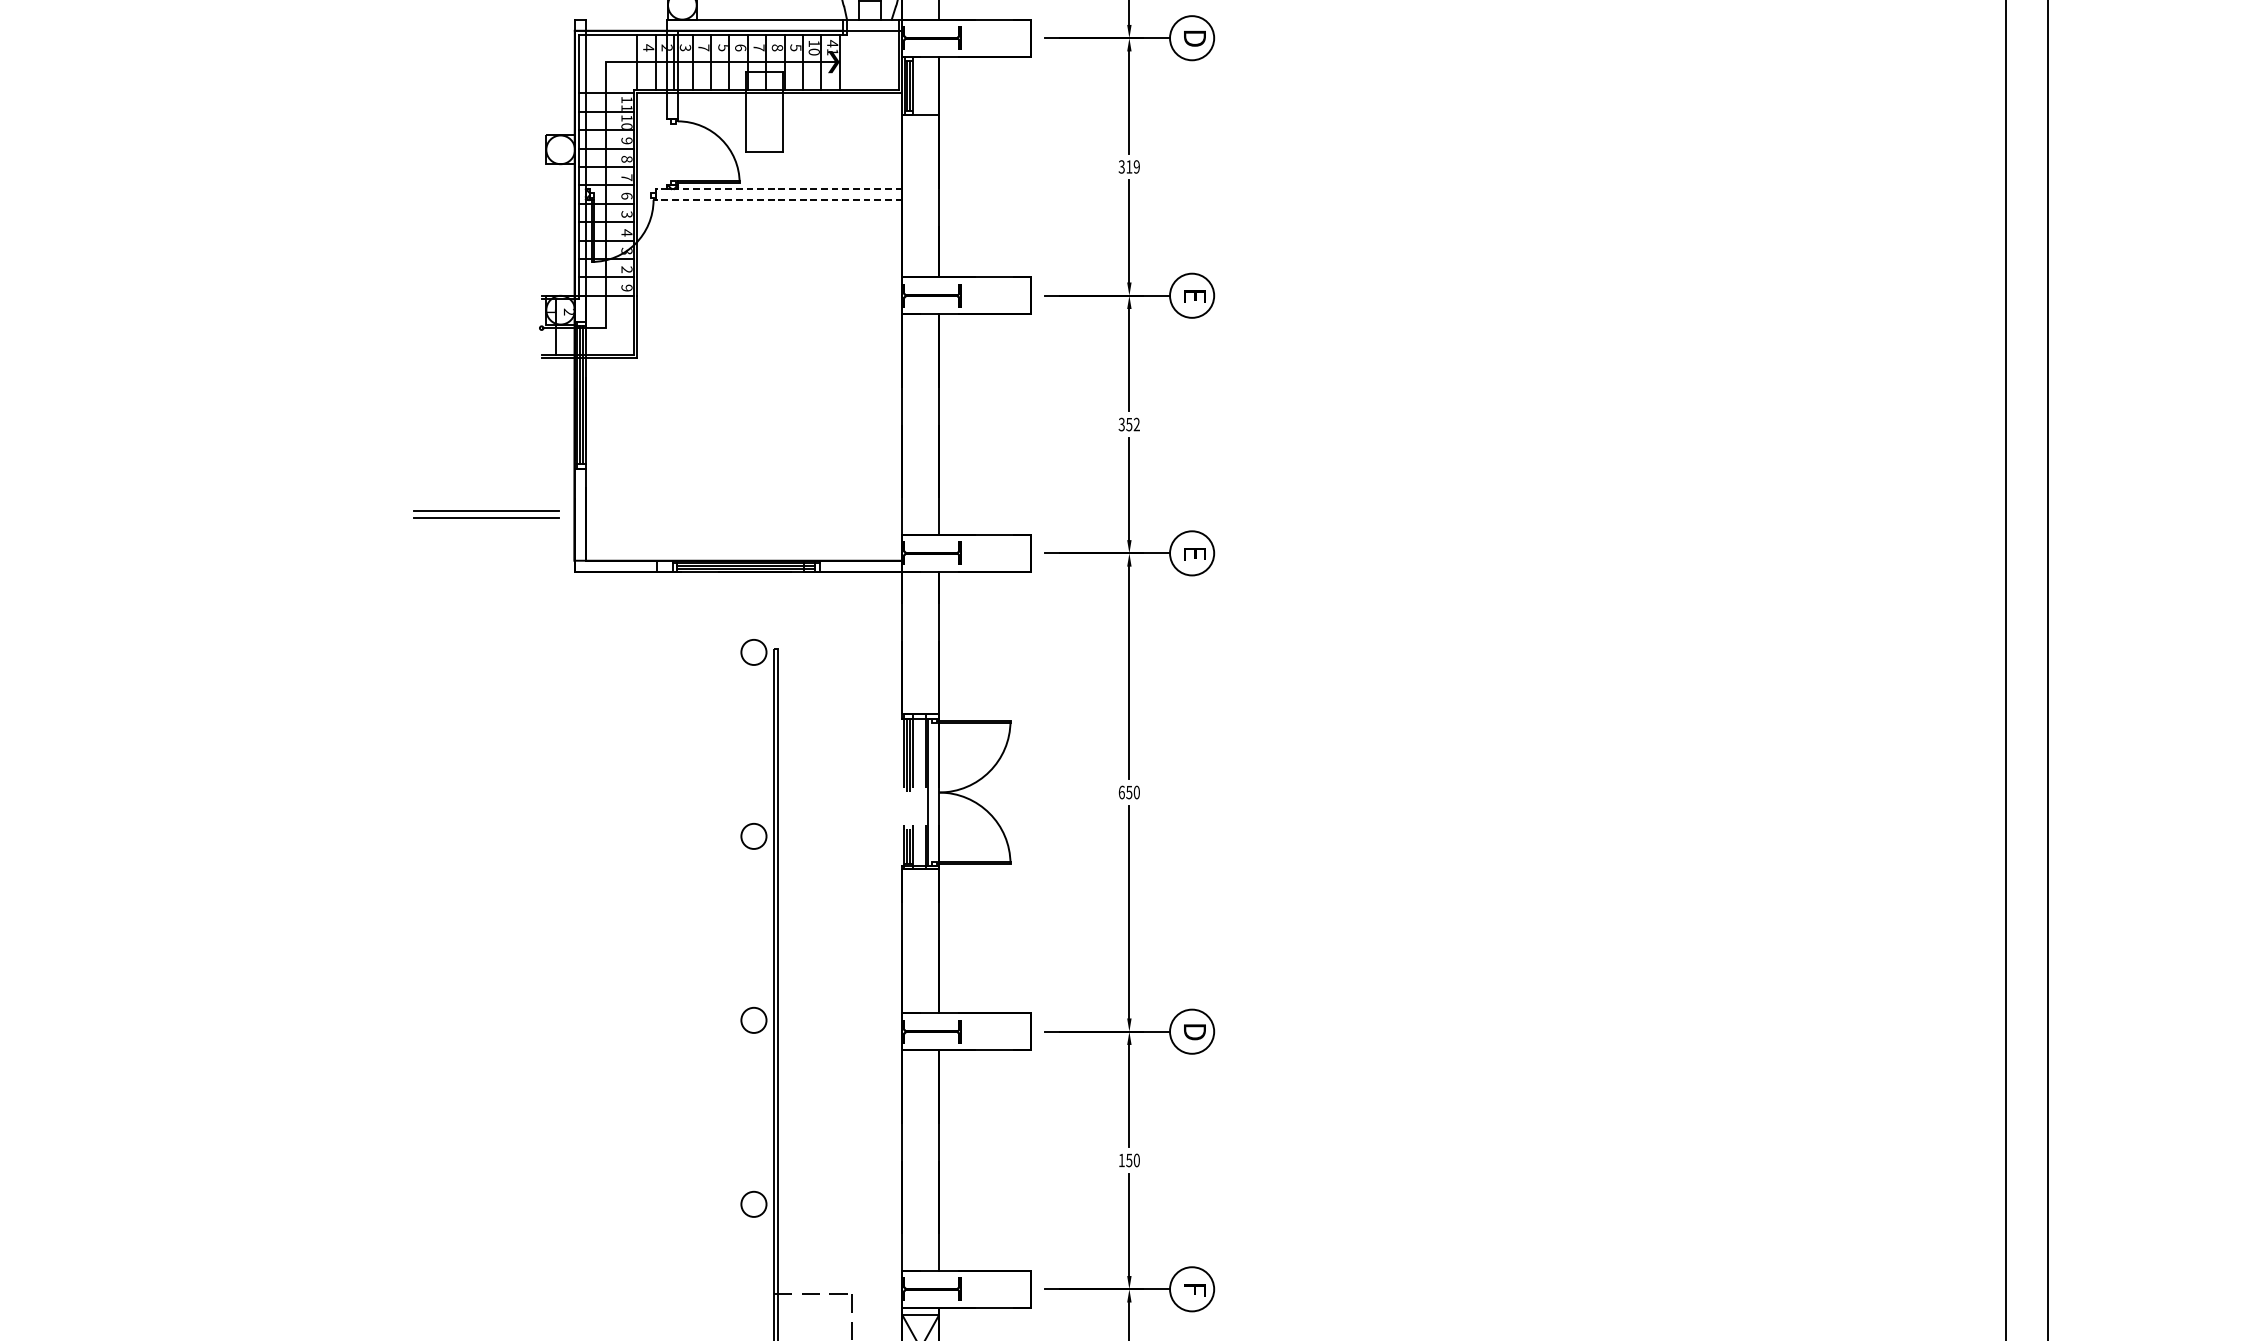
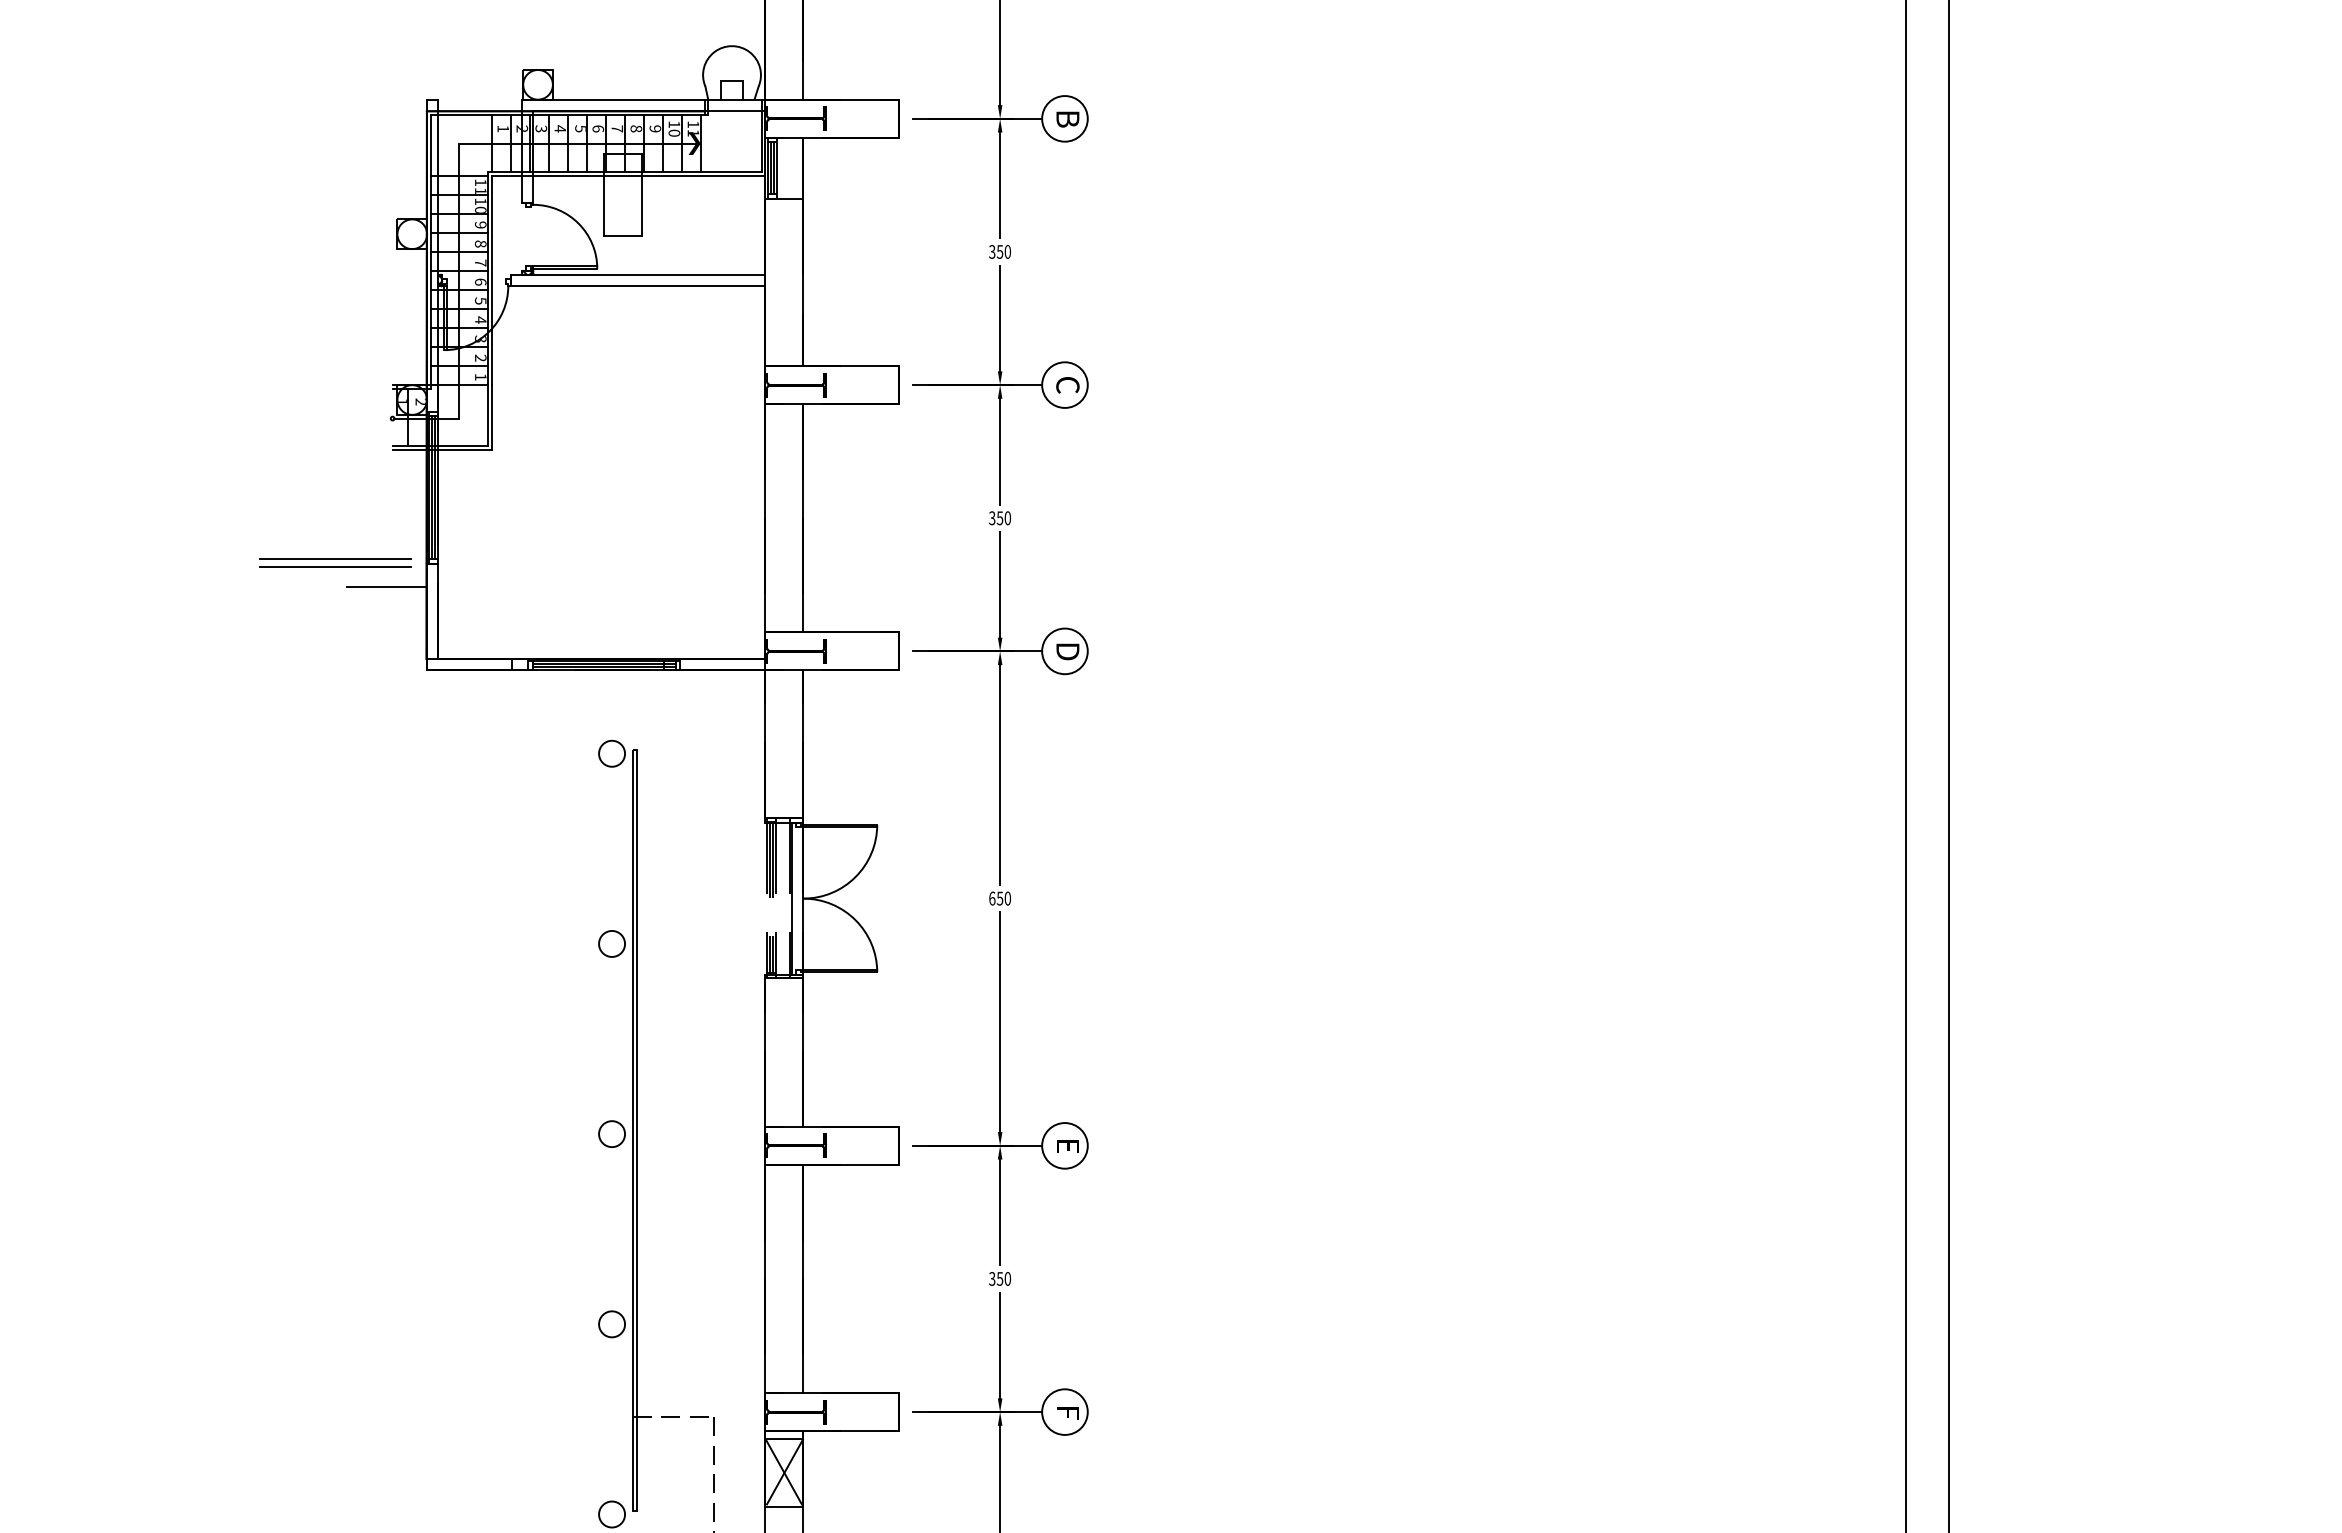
text: (1194, 38) -> (1067, 119), D -> B
text: (832, 43) -> (693, 124), 41 -> 11
text: (647, 47) -> (502, 128), 4 -> 1
text: (703, 47) -> (559, 128), 7 -> 4
text: (795, 47) -> (655, 128), 5 -> 9
text: (1132, 166) -> (1003, 251), 319 -> 350
line: (778, 188) -> (637, 274), dashed -> solid
line: (778, 200) -> (637, 286), dashed -> solid
text: (626, 214) -> (480, 301), 3 -> 5
text: (626, 287) -> (480, 376), 9 -> 1
text: (1194, 296) -> (1067, 385), E -> C
text: (1136, 424) -> (1007, 518), 352 -> 350
line: (535, 490) -> (386, 586), added
part: (486, 513) -> (335, 562), moved
text: (1194, 553) -> (1067, 651), E -> D
text: (1194, 1032) -> (1067, 1146), D -> E
text: (1122, 1160) -> (992, 1278), 150 -> 350

